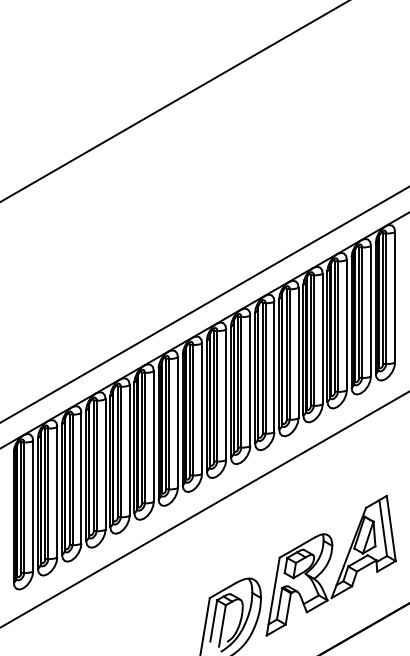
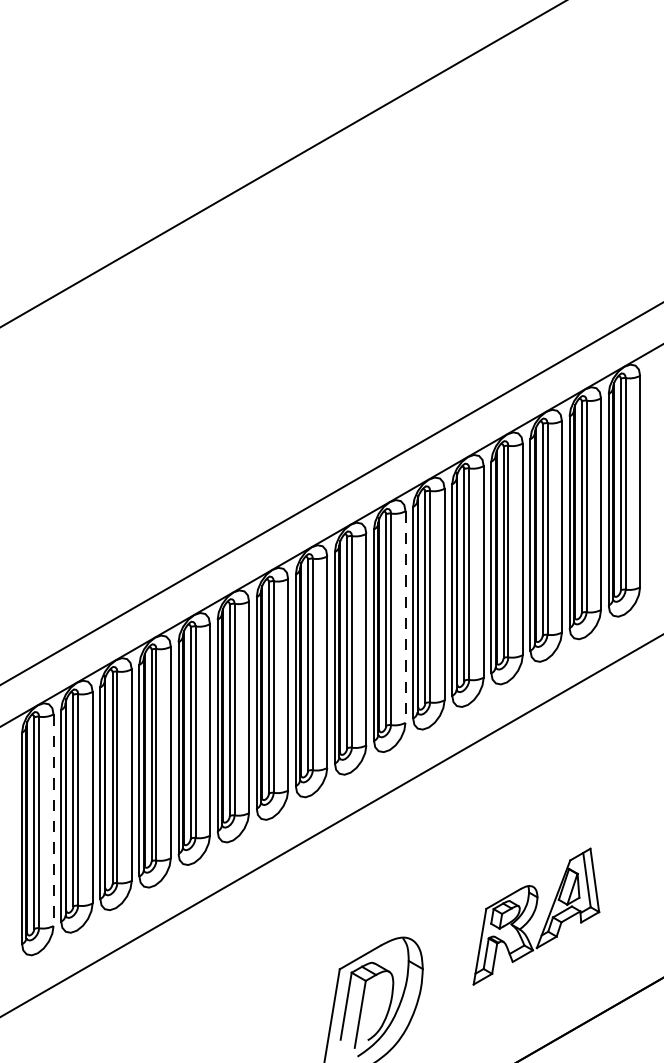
line: (250, 381) -> (405, 618), solid -> dashed
line: (33, 506) -> (54, 820), solid -> dashed
part: (330, 565) -> (535, 916), size x0.6

